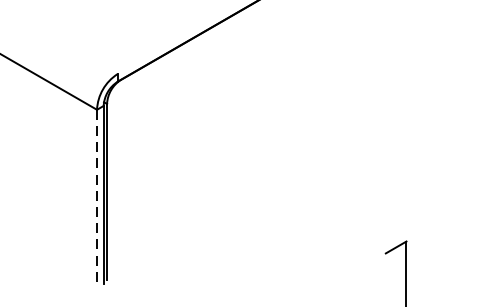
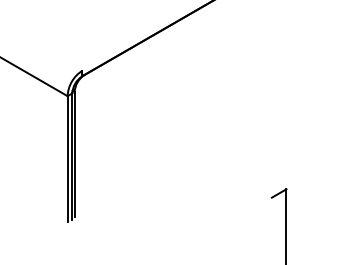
line: (96, 199) -> (67, 159), dashed -> solid

